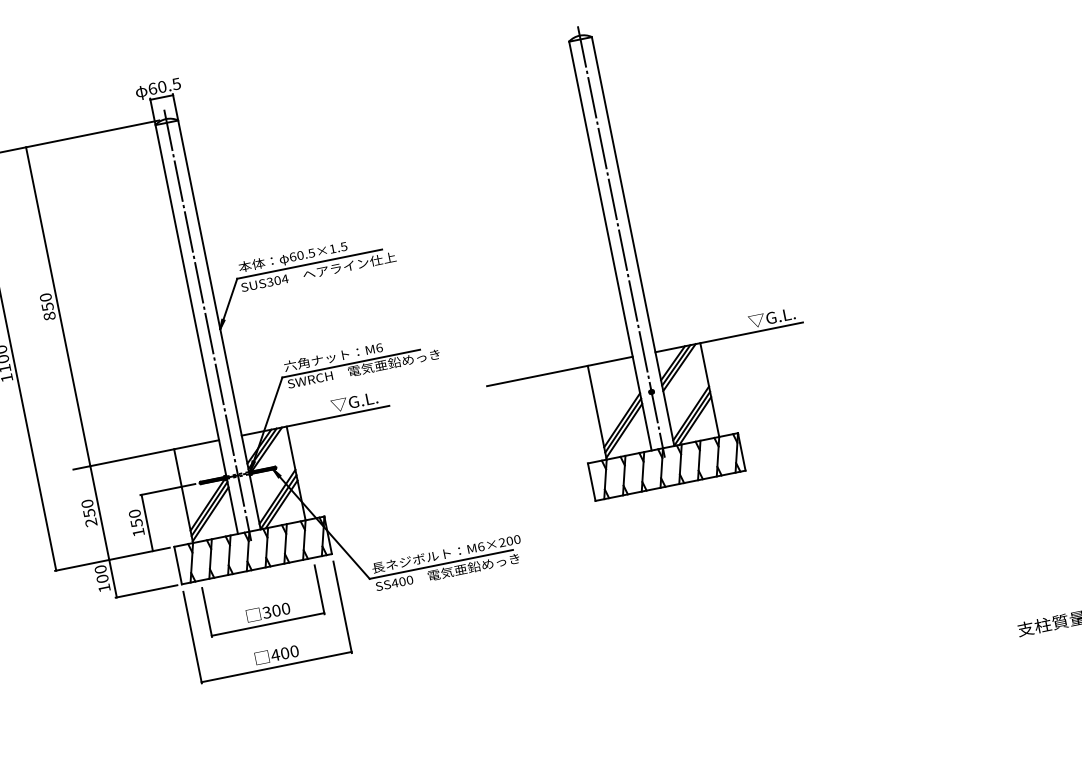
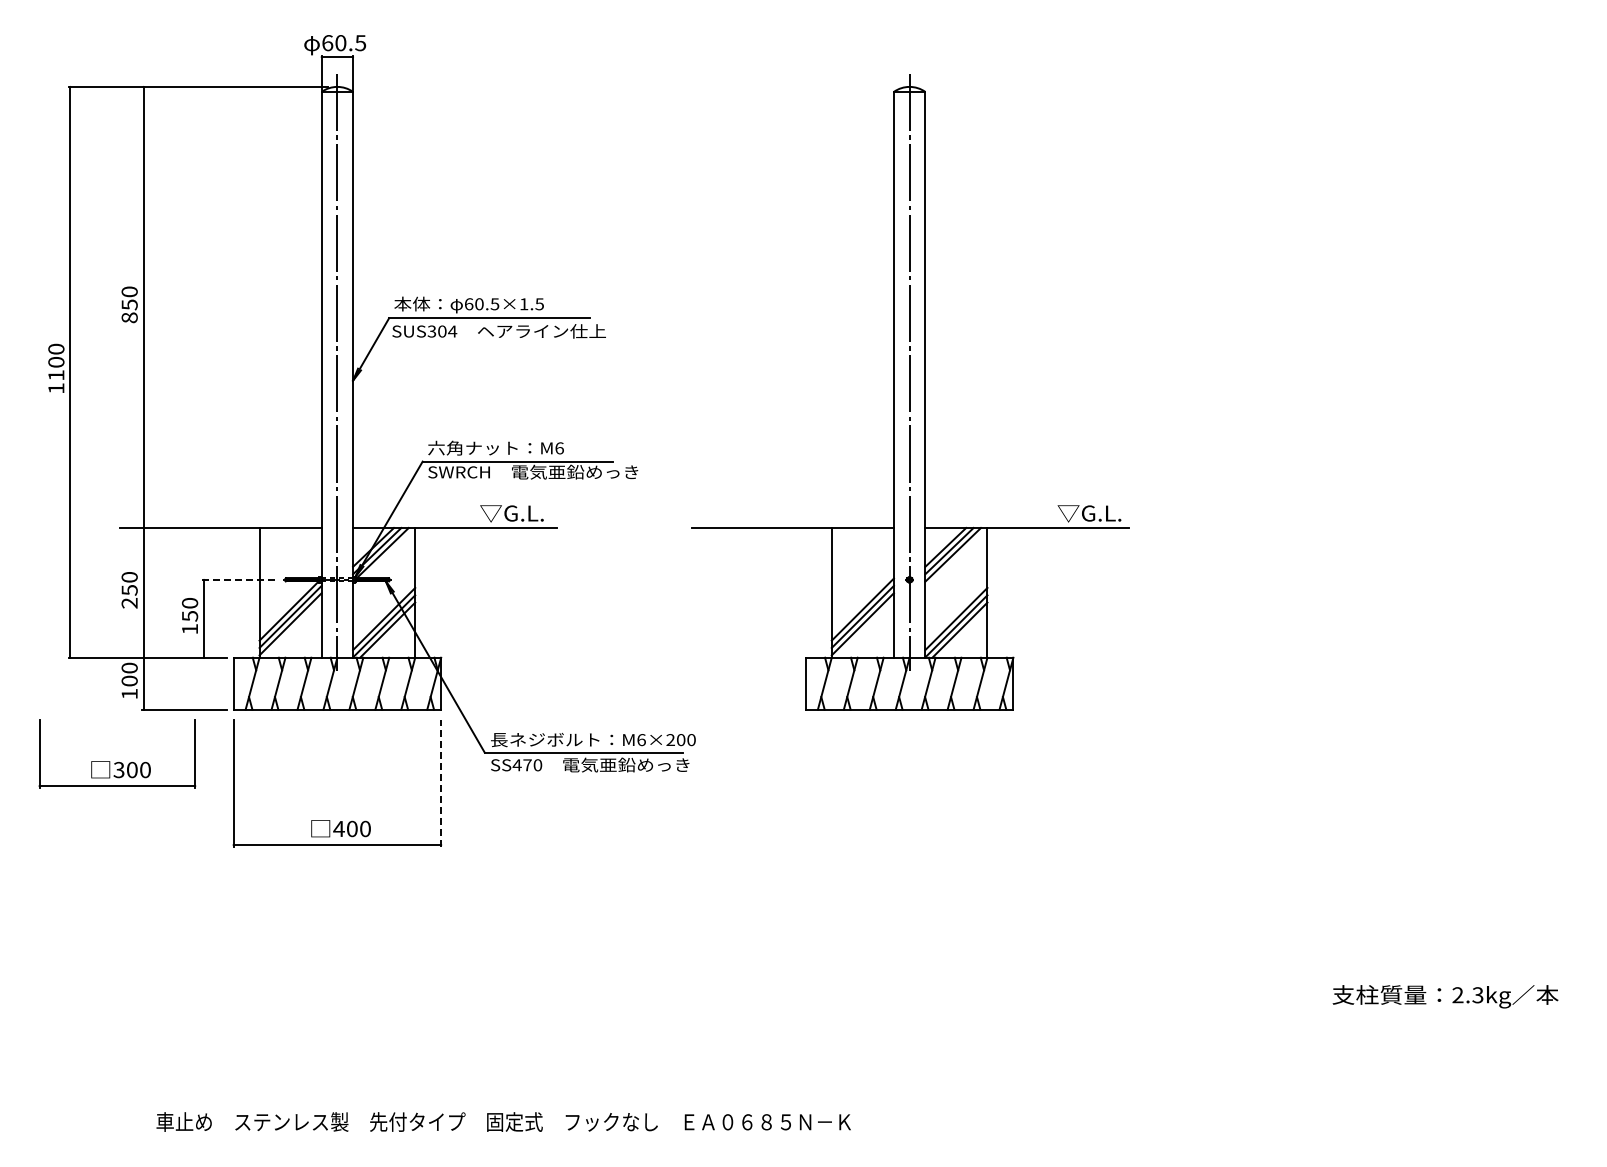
line: (167, 489) -> (240, 579), solid -> dashed
text: (402, 581) -> (527, 765), SS400 -> SS470
line: (342, 606) -> (441, 782), solid -> dashed
part: (264, 607) -> (117, 762), moved

